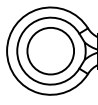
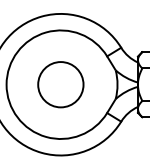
circle: (50, 50) -> (60, 83), size x0.6

